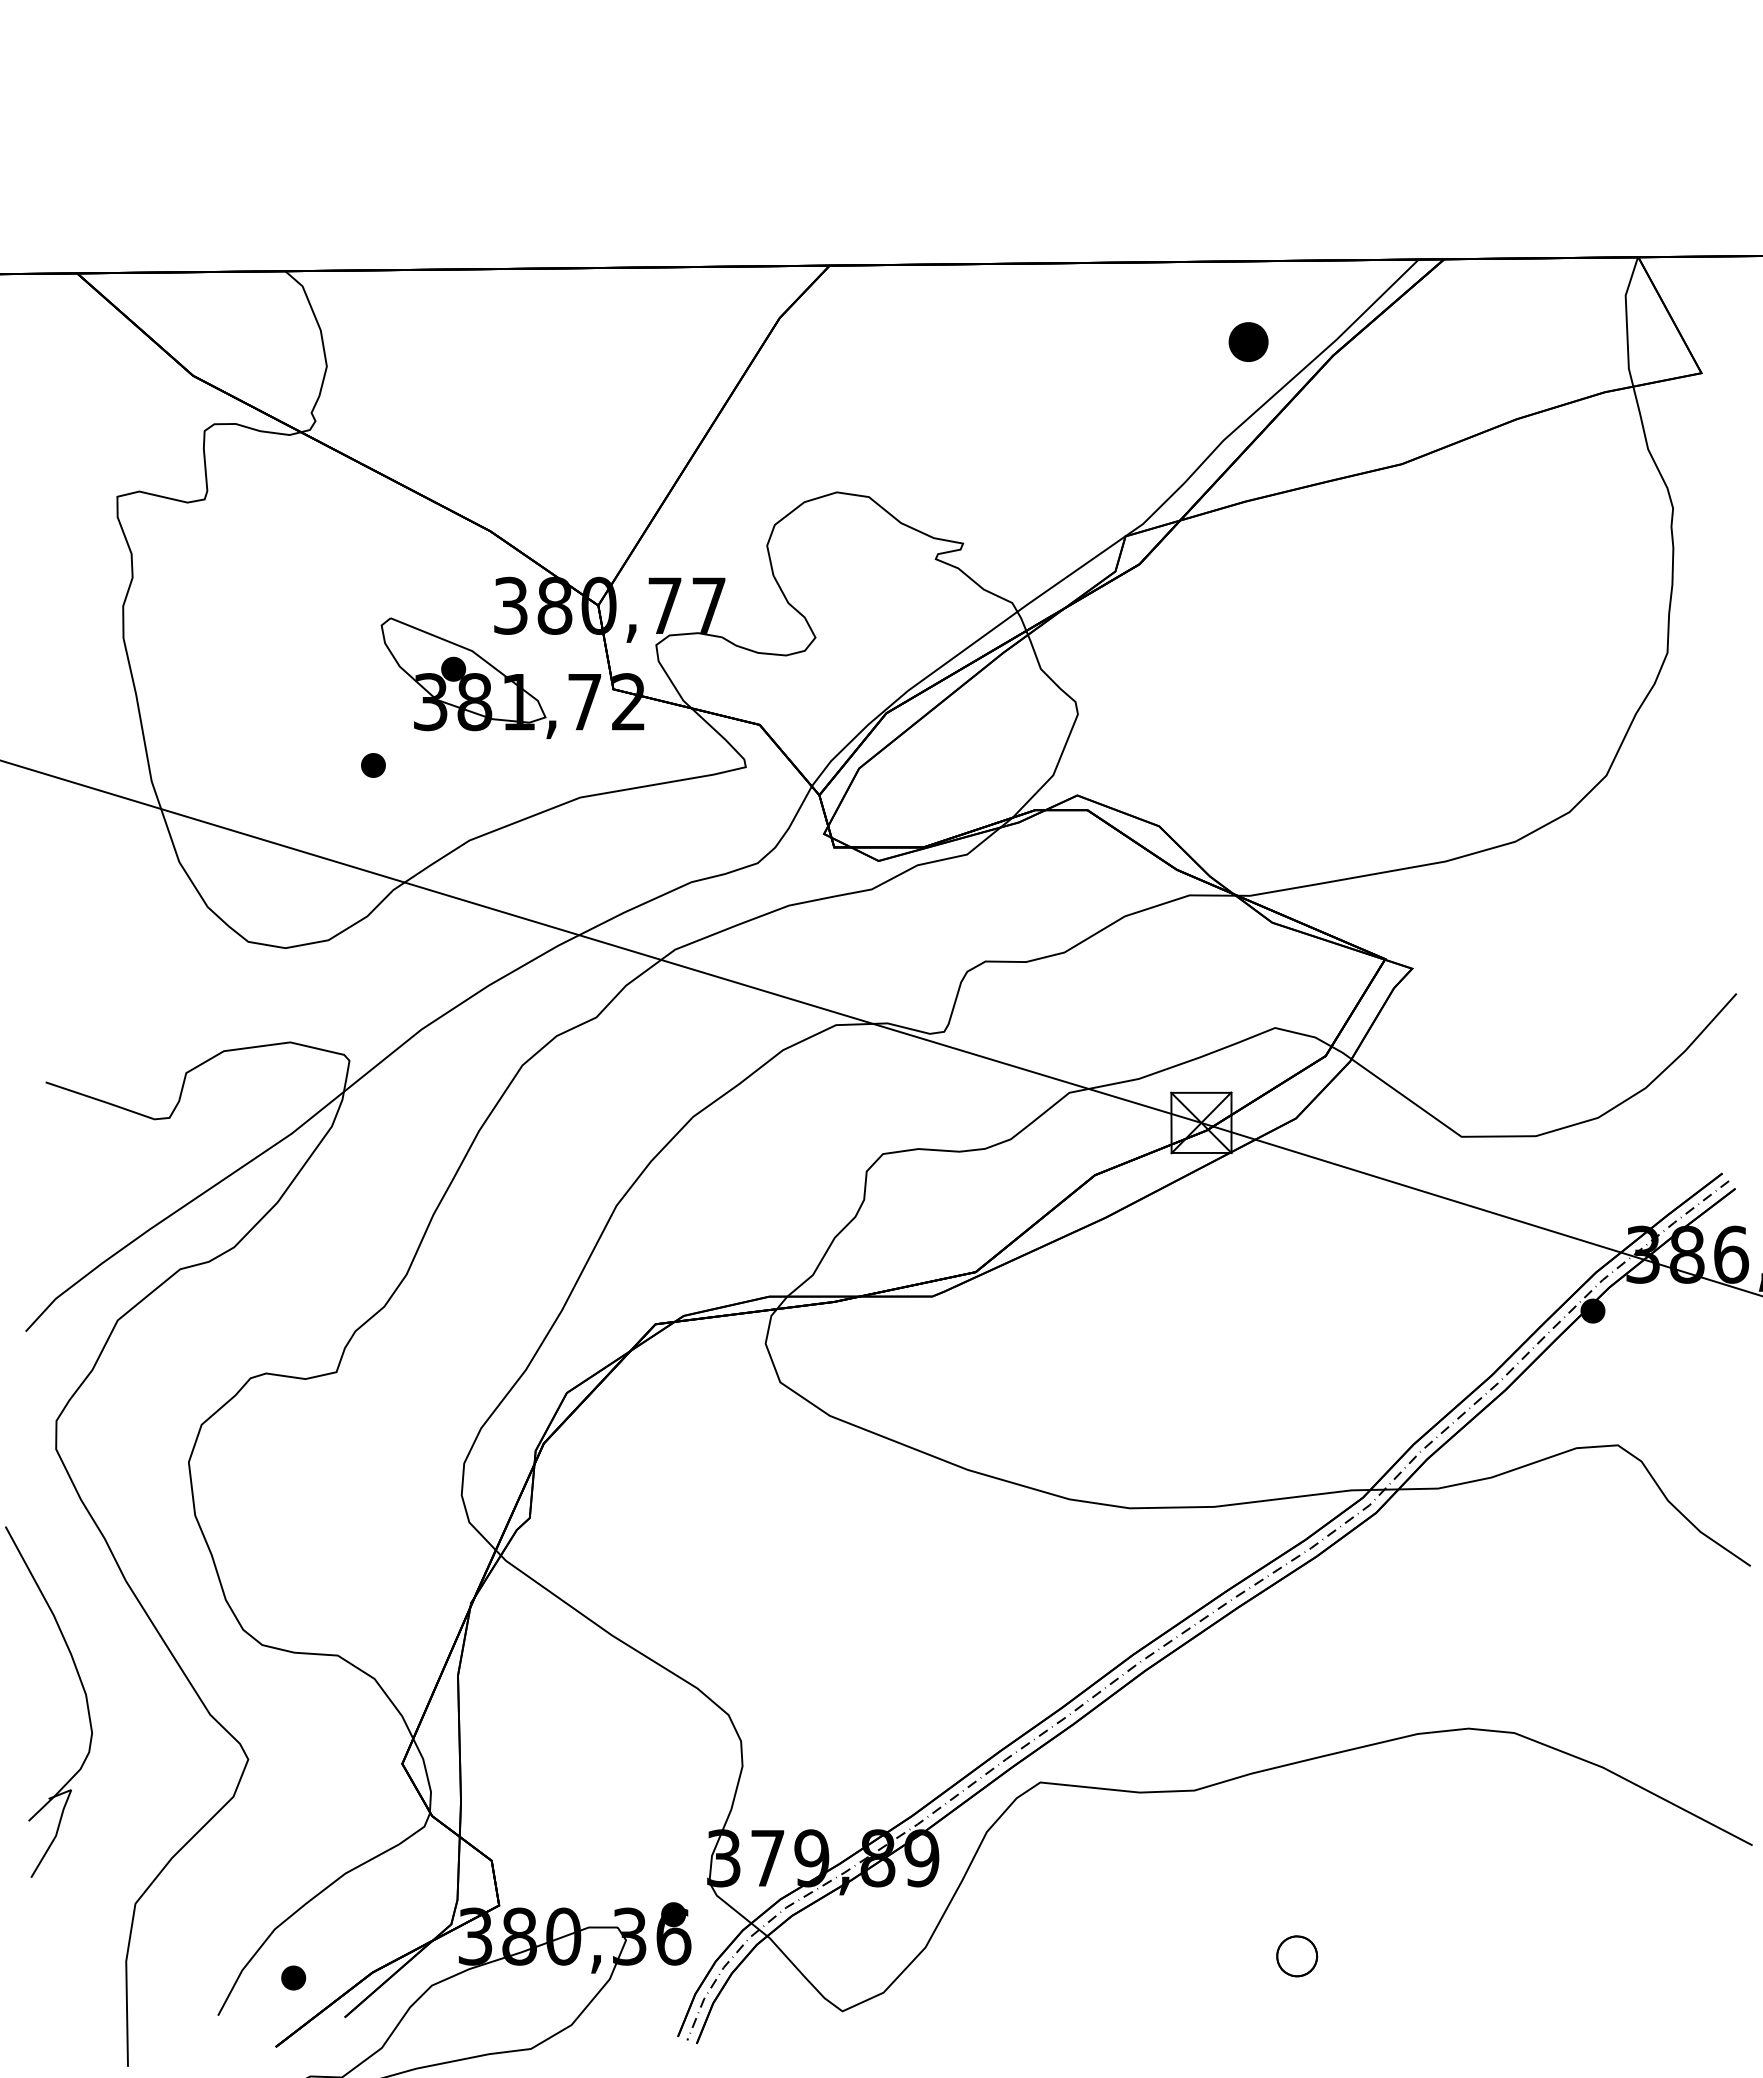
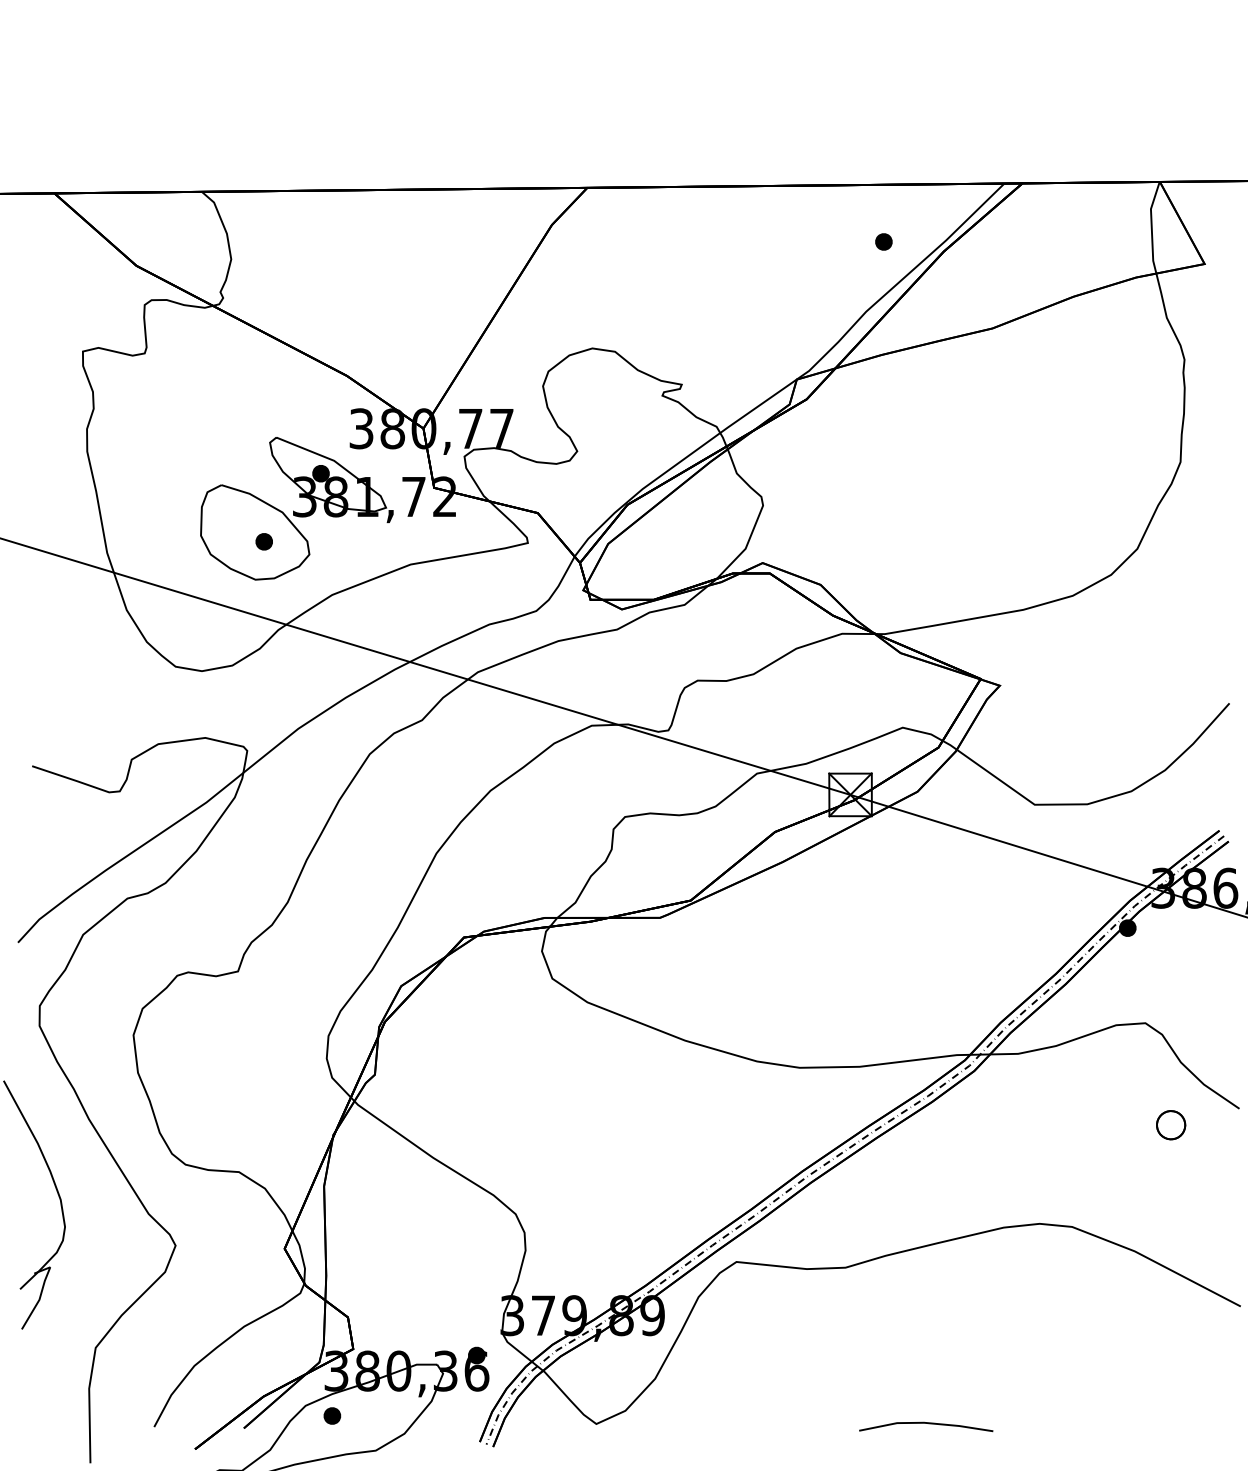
part: (1248, 341) -> (883, 241), size x0.62
part: (360, 751) -> (255, 531), added
part: (1297, 1956) -> (1171, 1125), moved
part: (293, 1977) -> (332, 1415), moved
line: (1307, 2010) -> (925, 1423), added

